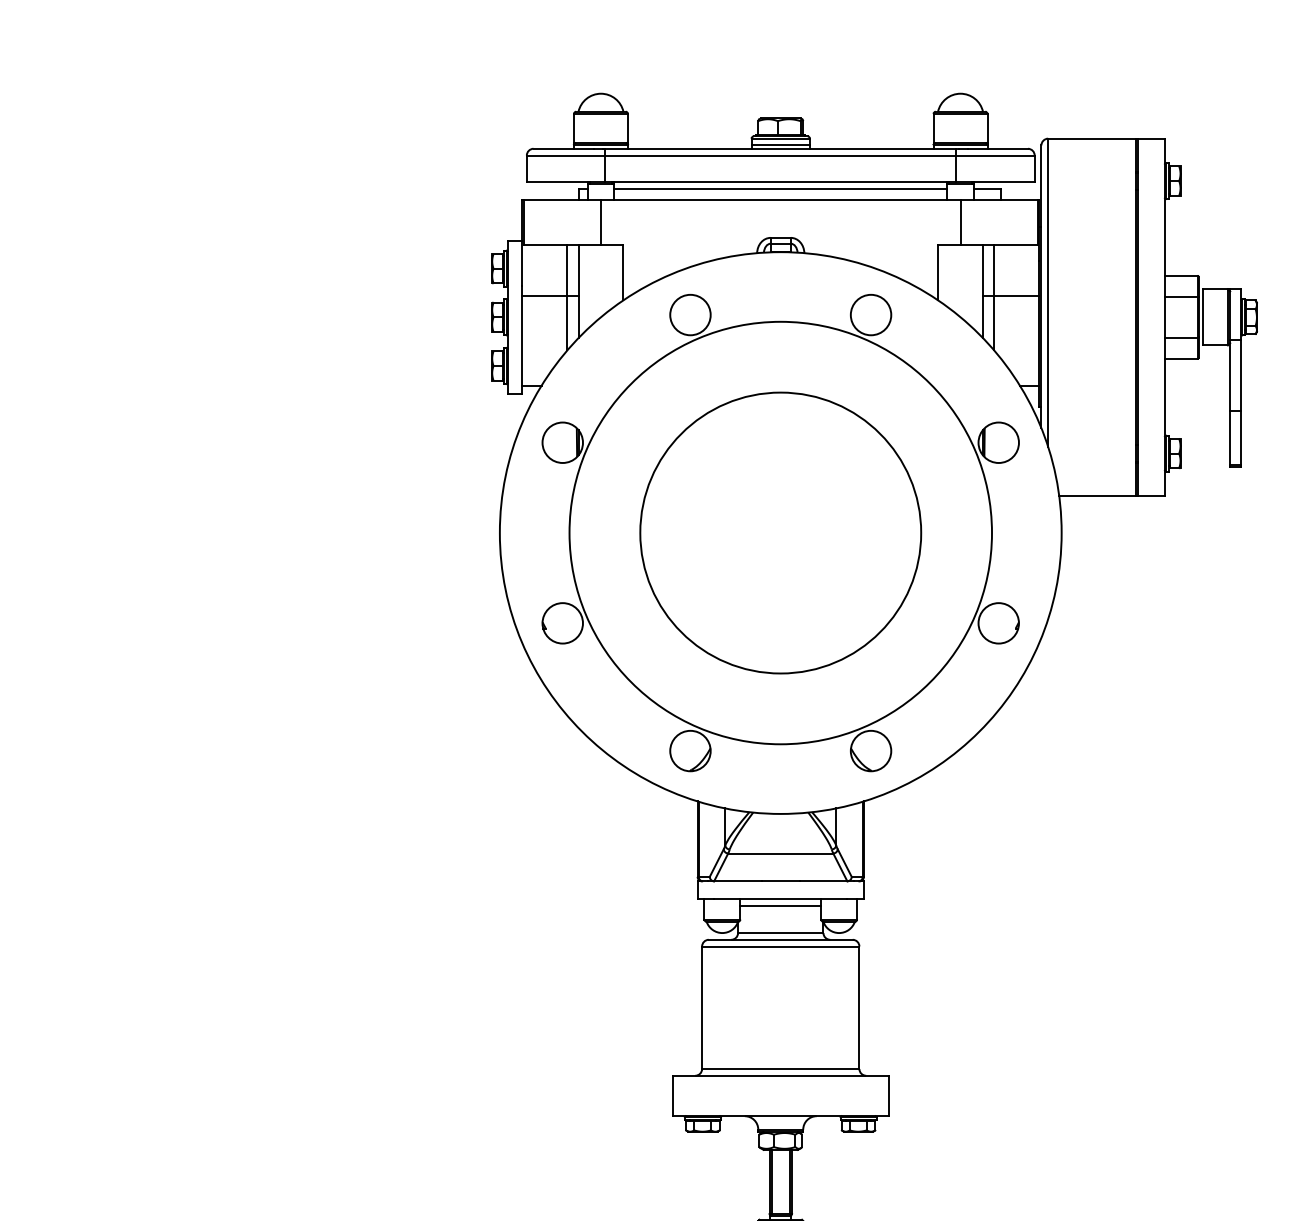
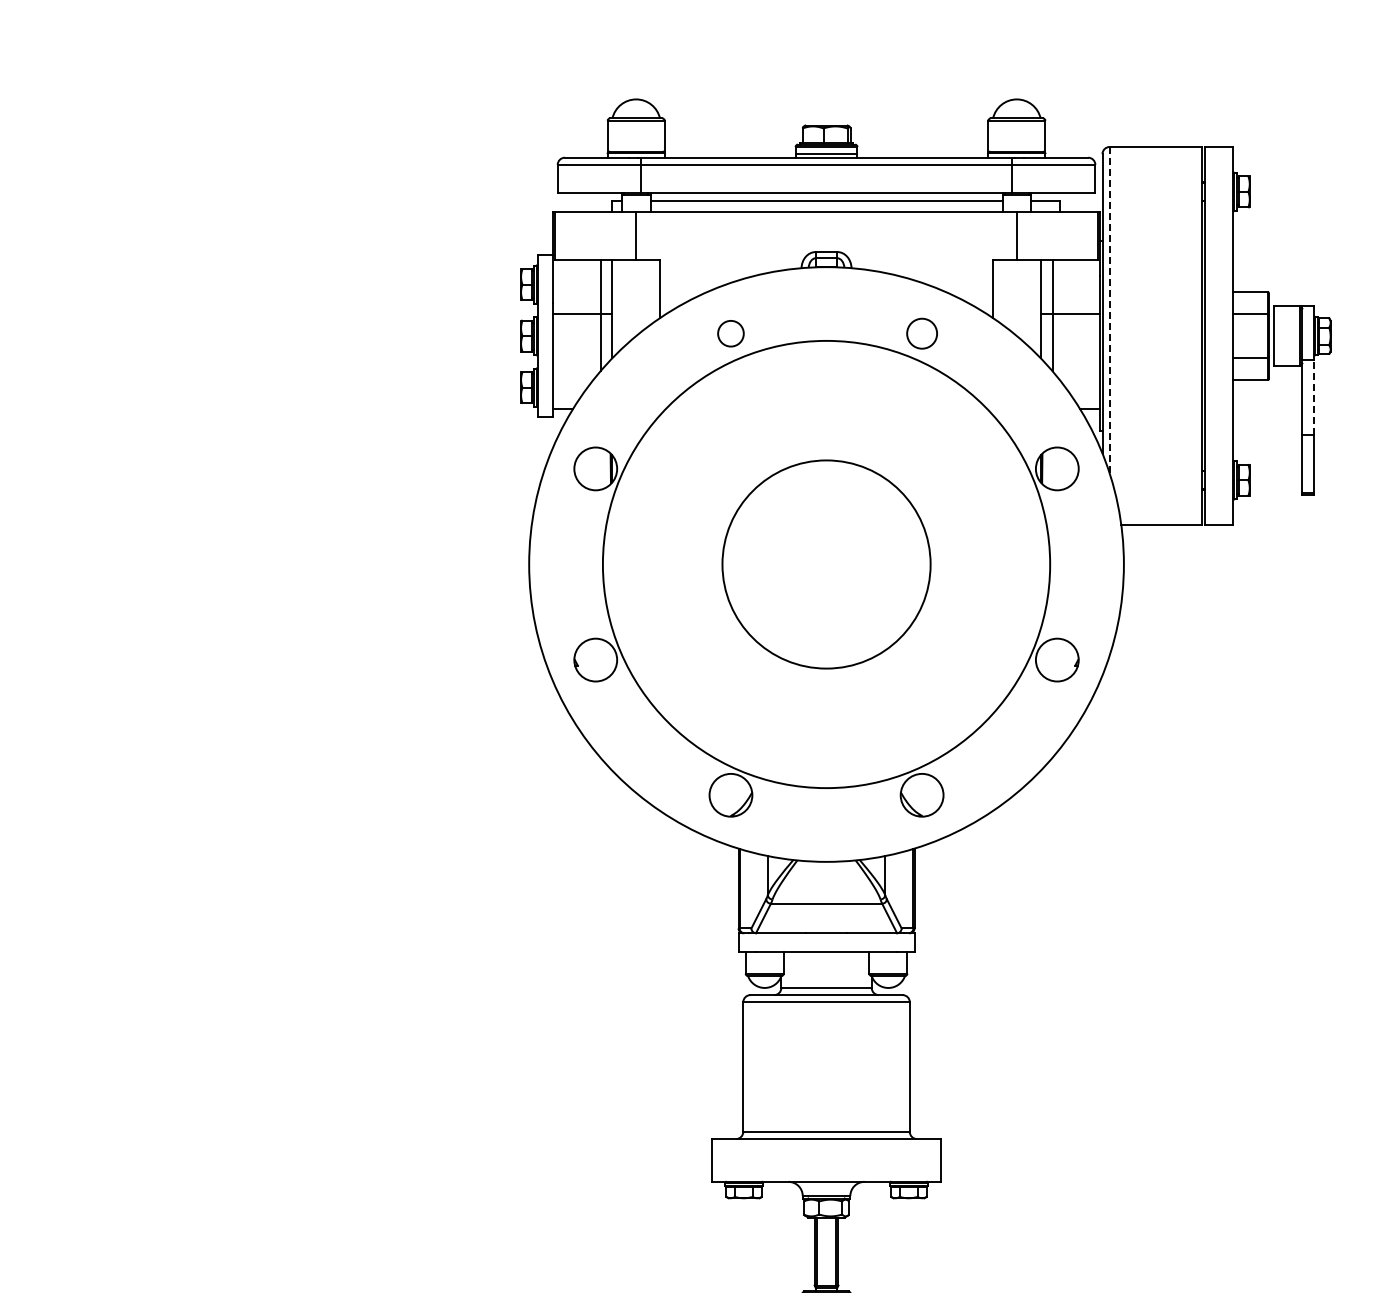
line: (1048, 293) -> (1109, 310), solid -> dashed
circle: (690, 314) -> (730, 333), size x0.6
circle: (870, 314) -> (921, 333), size x0.7
line: (1241, 374) -> (1314, 396), solid -> dashed
circle: (780, 533) -> (826, 564), size x0.7
line: (780, 906) -> (826, 959), removed

